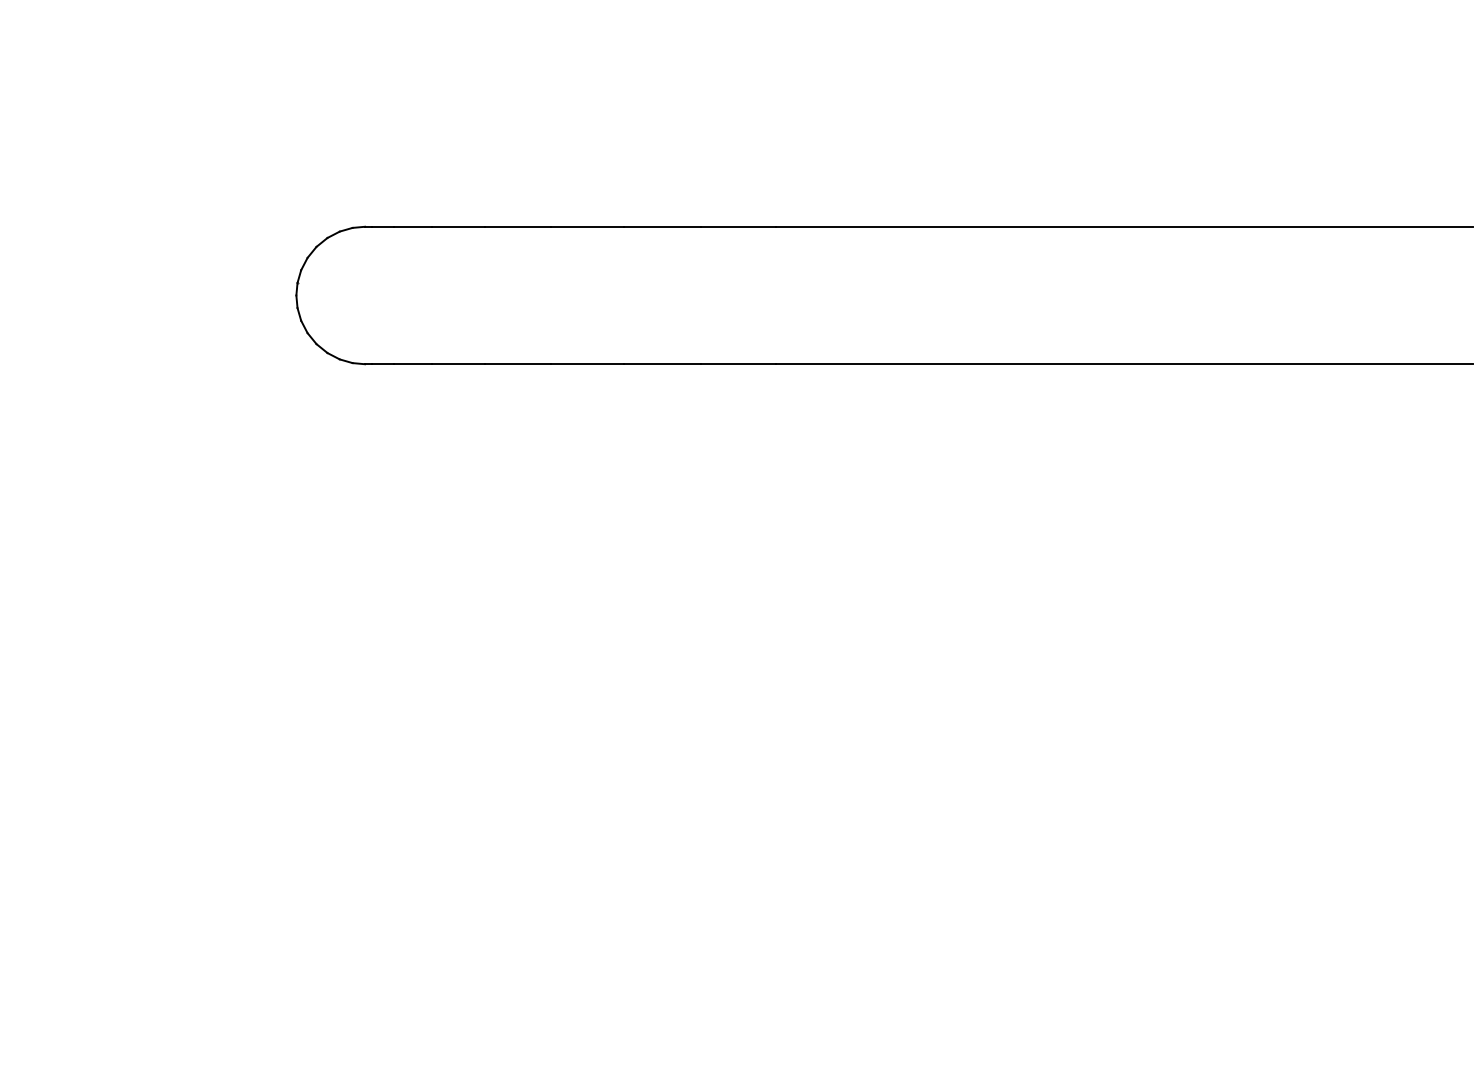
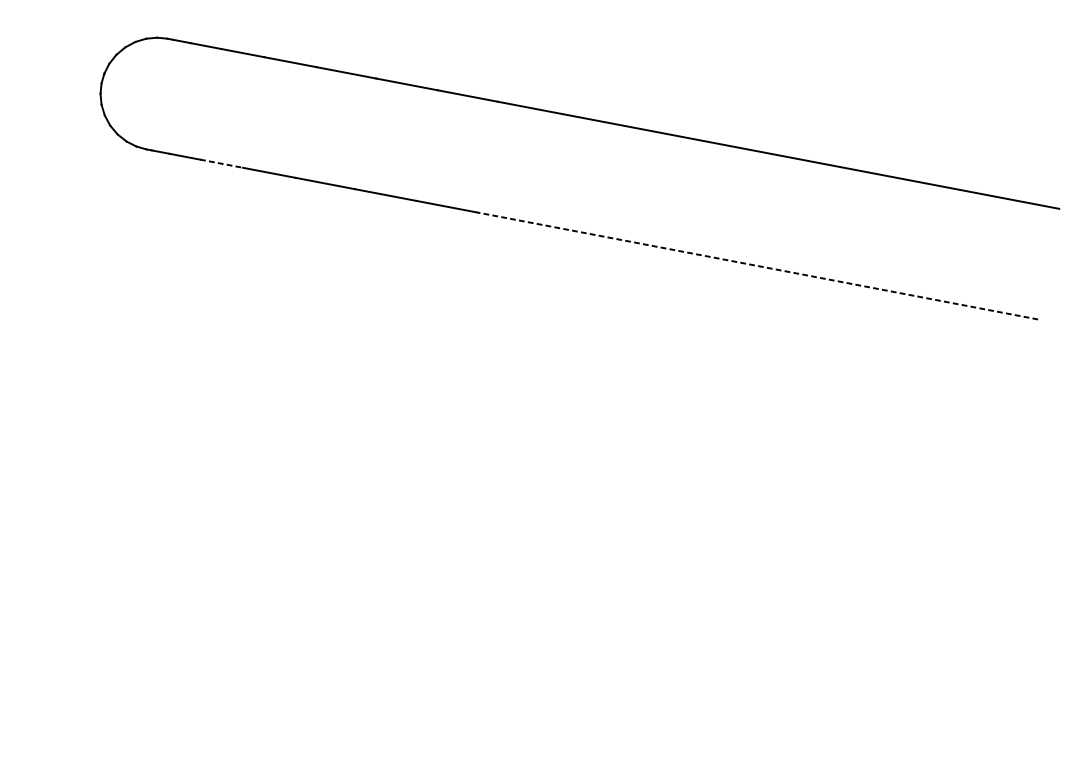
line: (458, 364) -> (221, 163), solid -> dashed
line: (1124, 364) -> (757, 266), solid -> dashed

